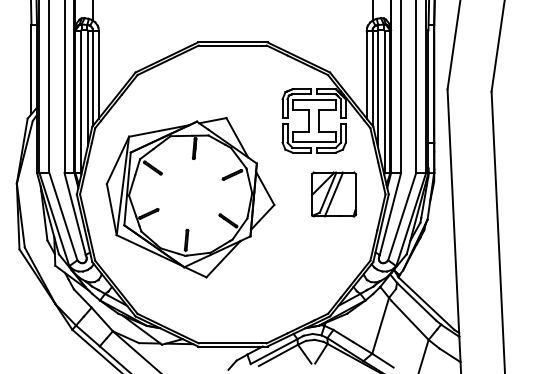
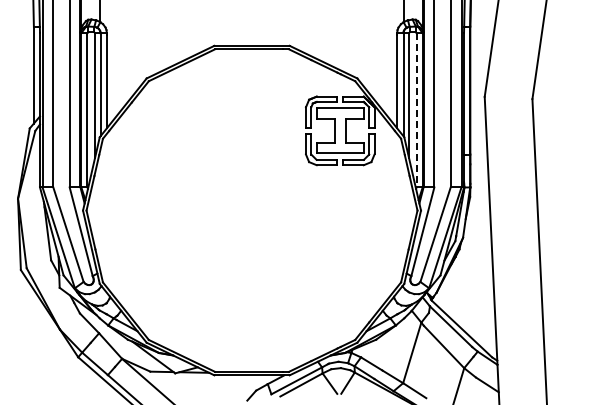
line: (384, 102) -> (416, 110), solid -> dashed
part: (333, 194) -> (361, 210), removed
part: (190, 197) -> (206, 213), removed

